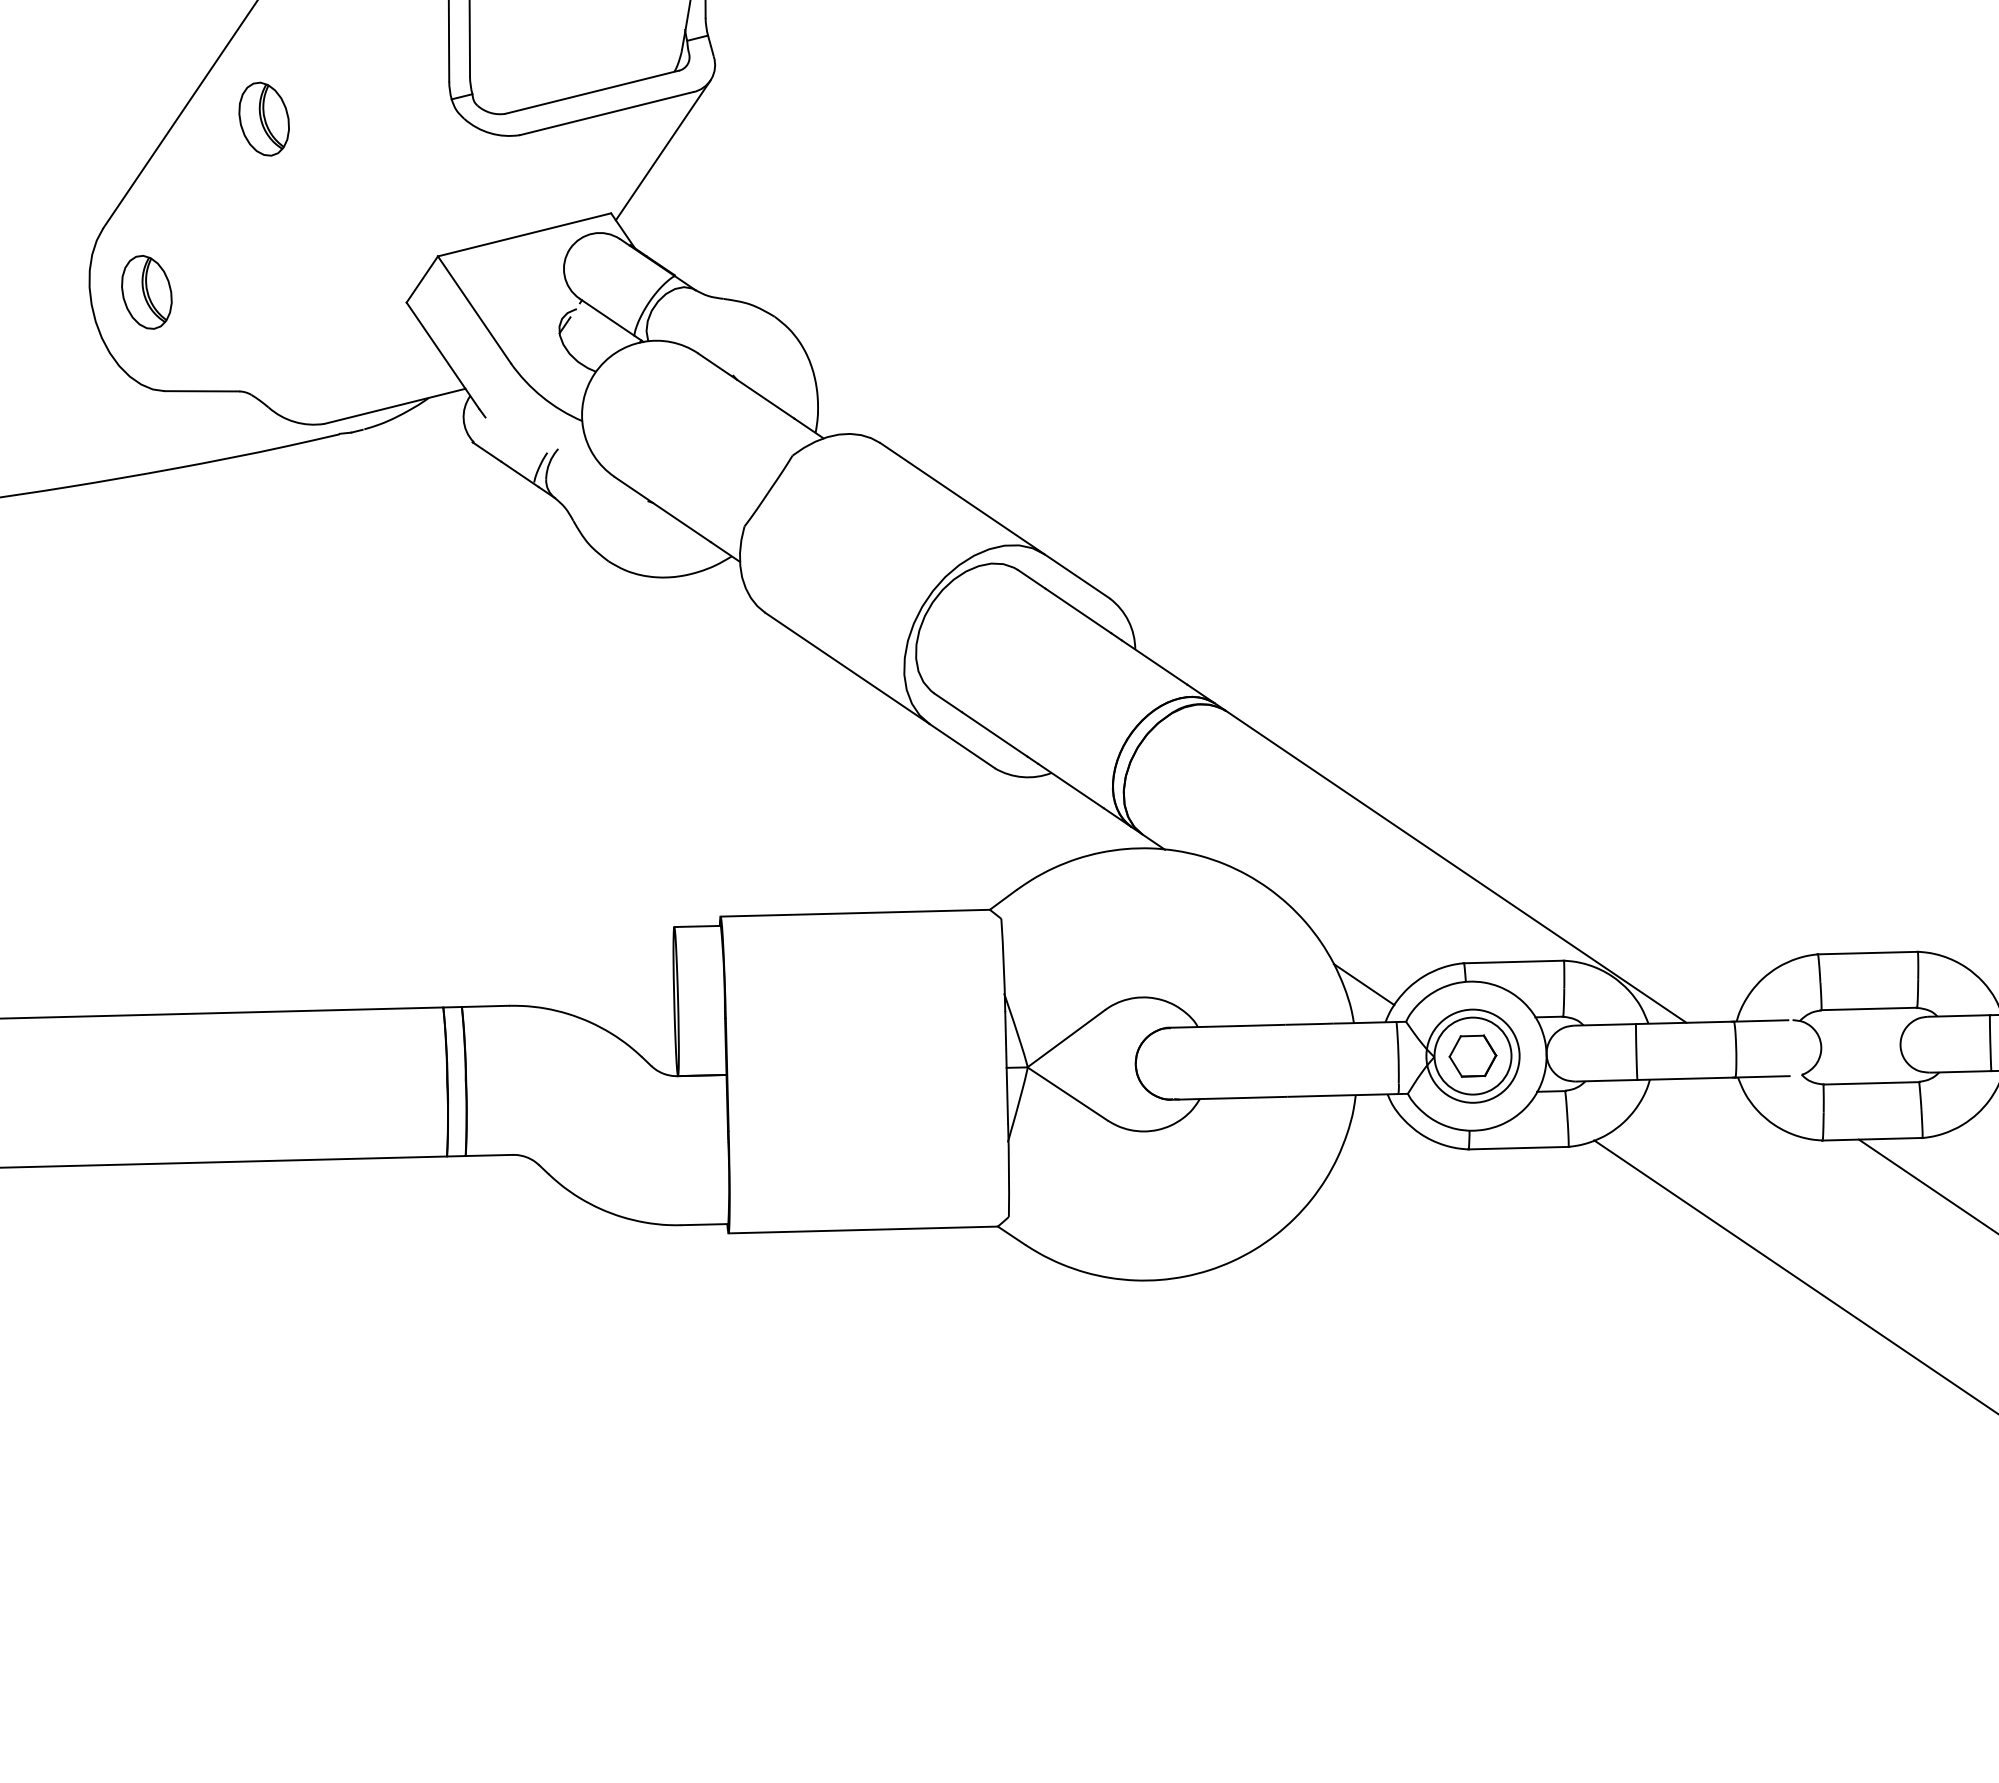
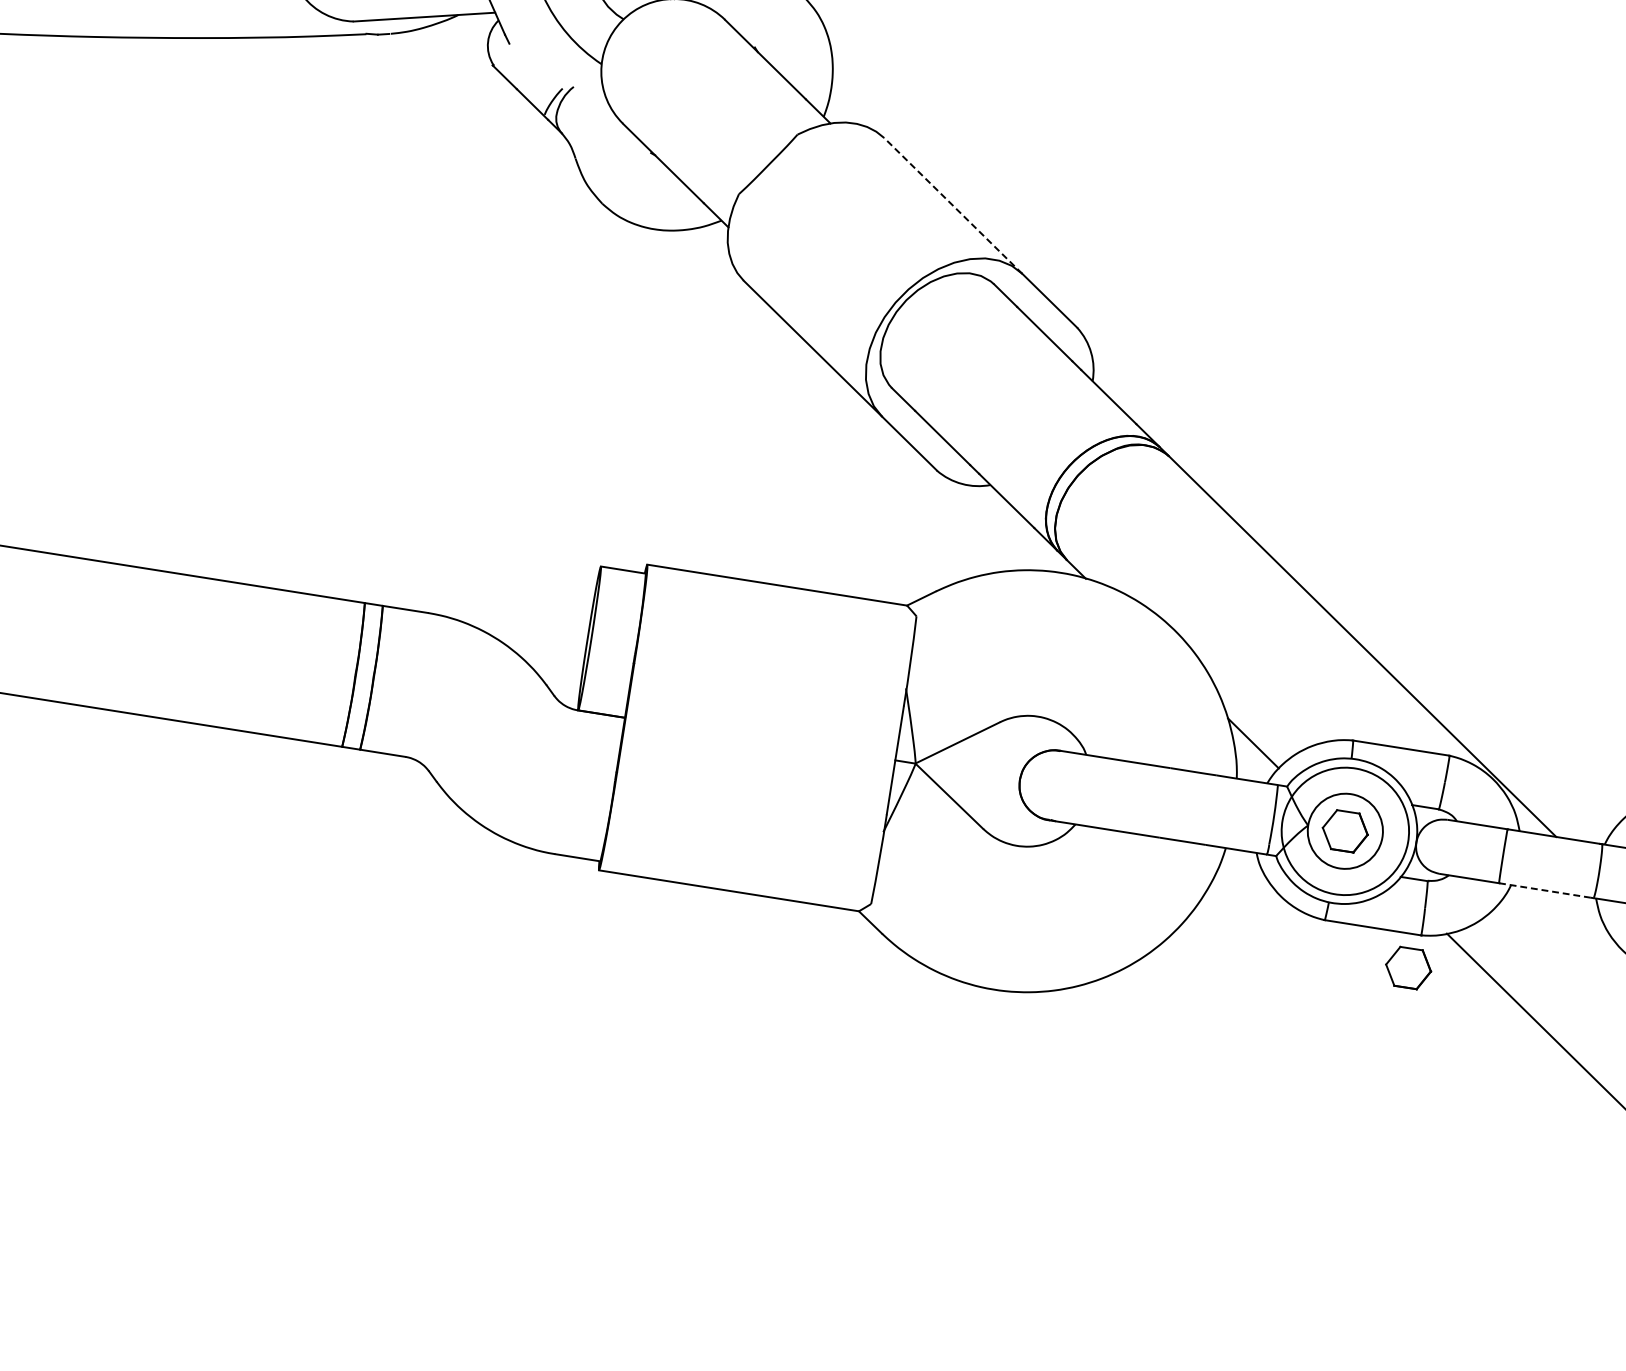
line: (962, 498) -> (953, 205), solid -> dashed
circle: (1472, 1055) -> (1344, 830), size x1.4
line: (1687, 1078) -> (1547, 890), solid -> dashed
part: (1561, 1181) -> (1408, 967), added

